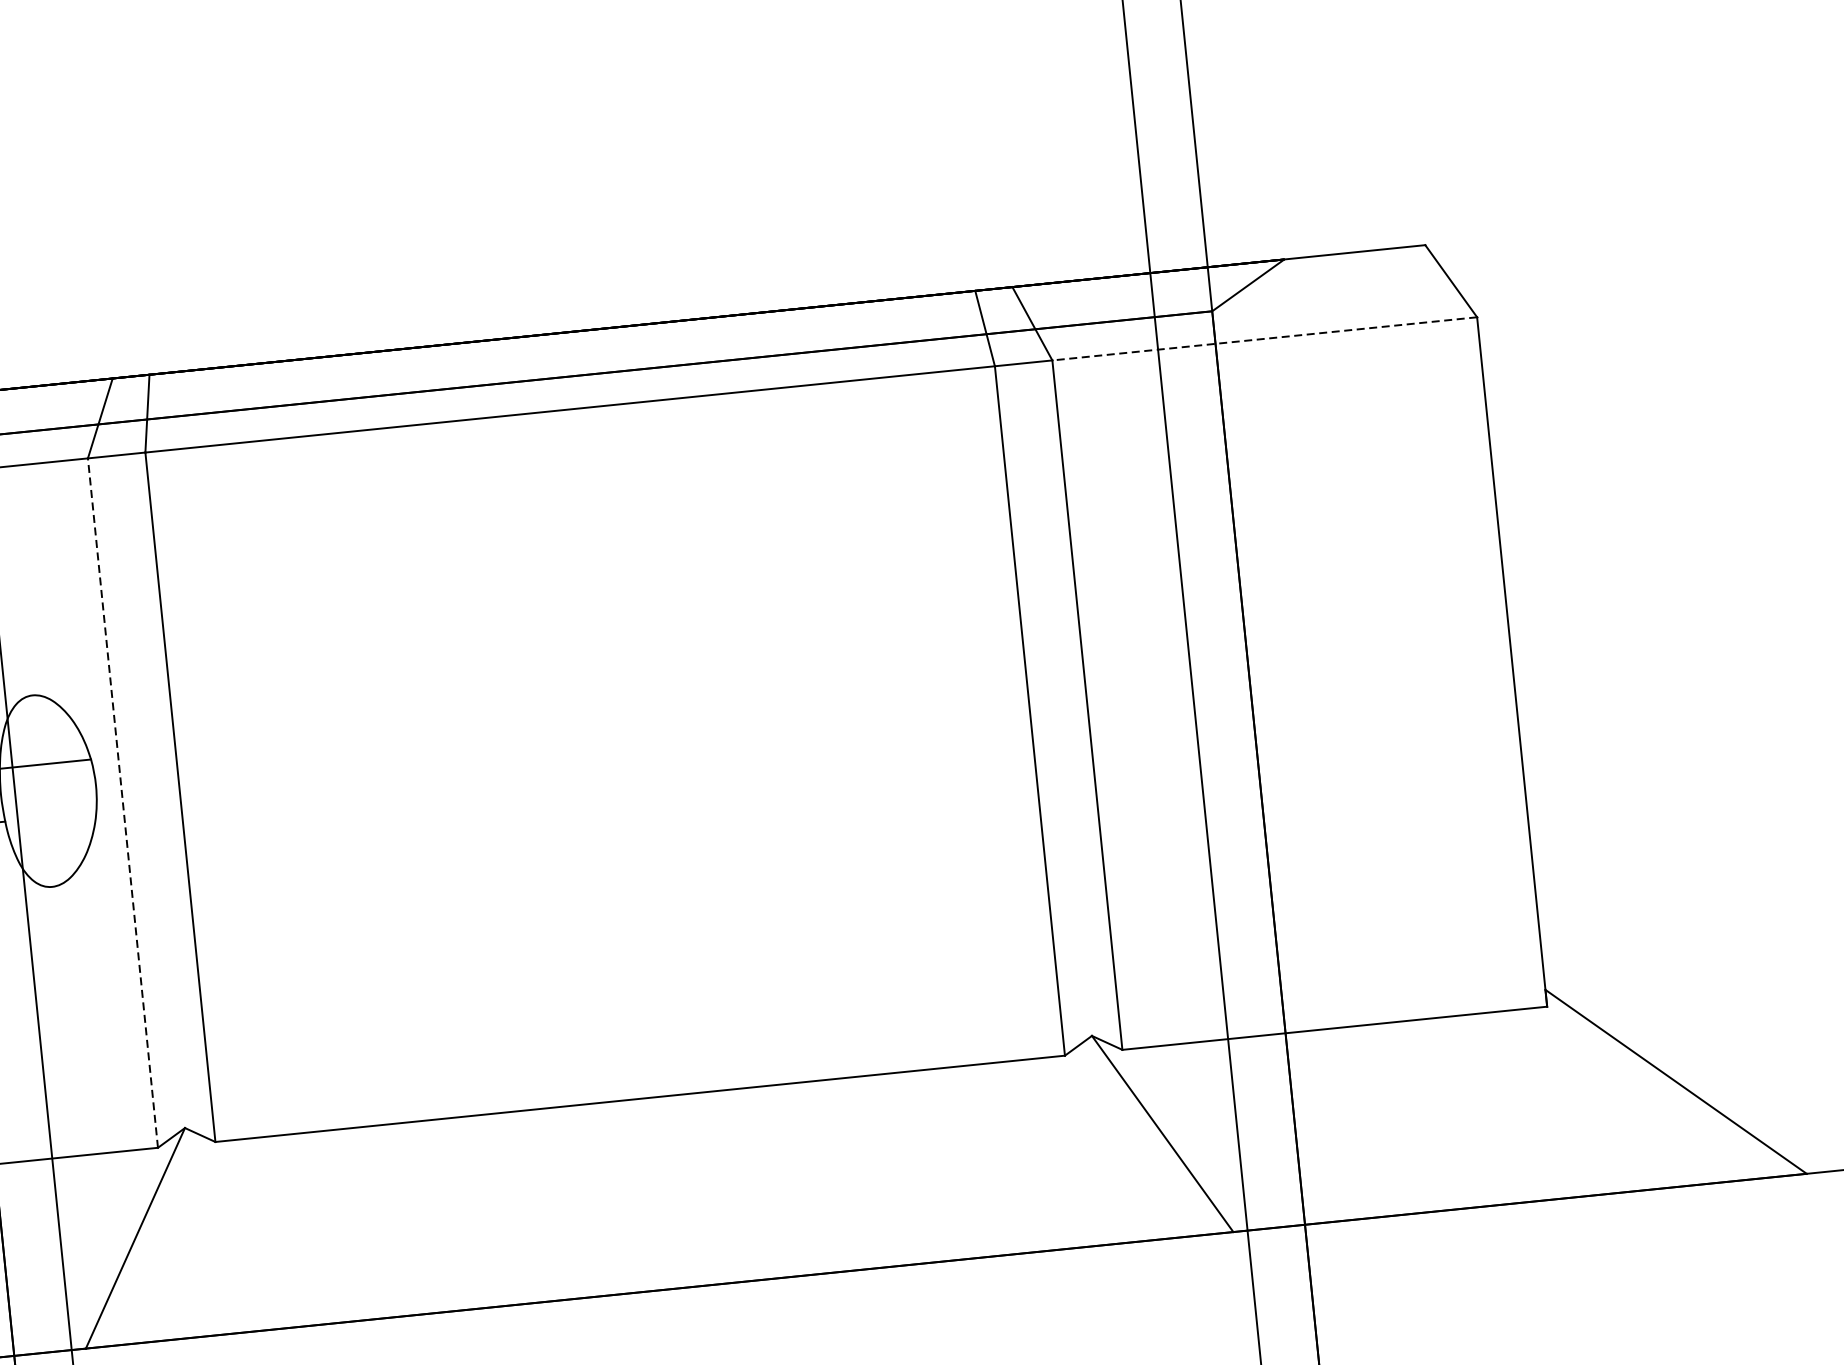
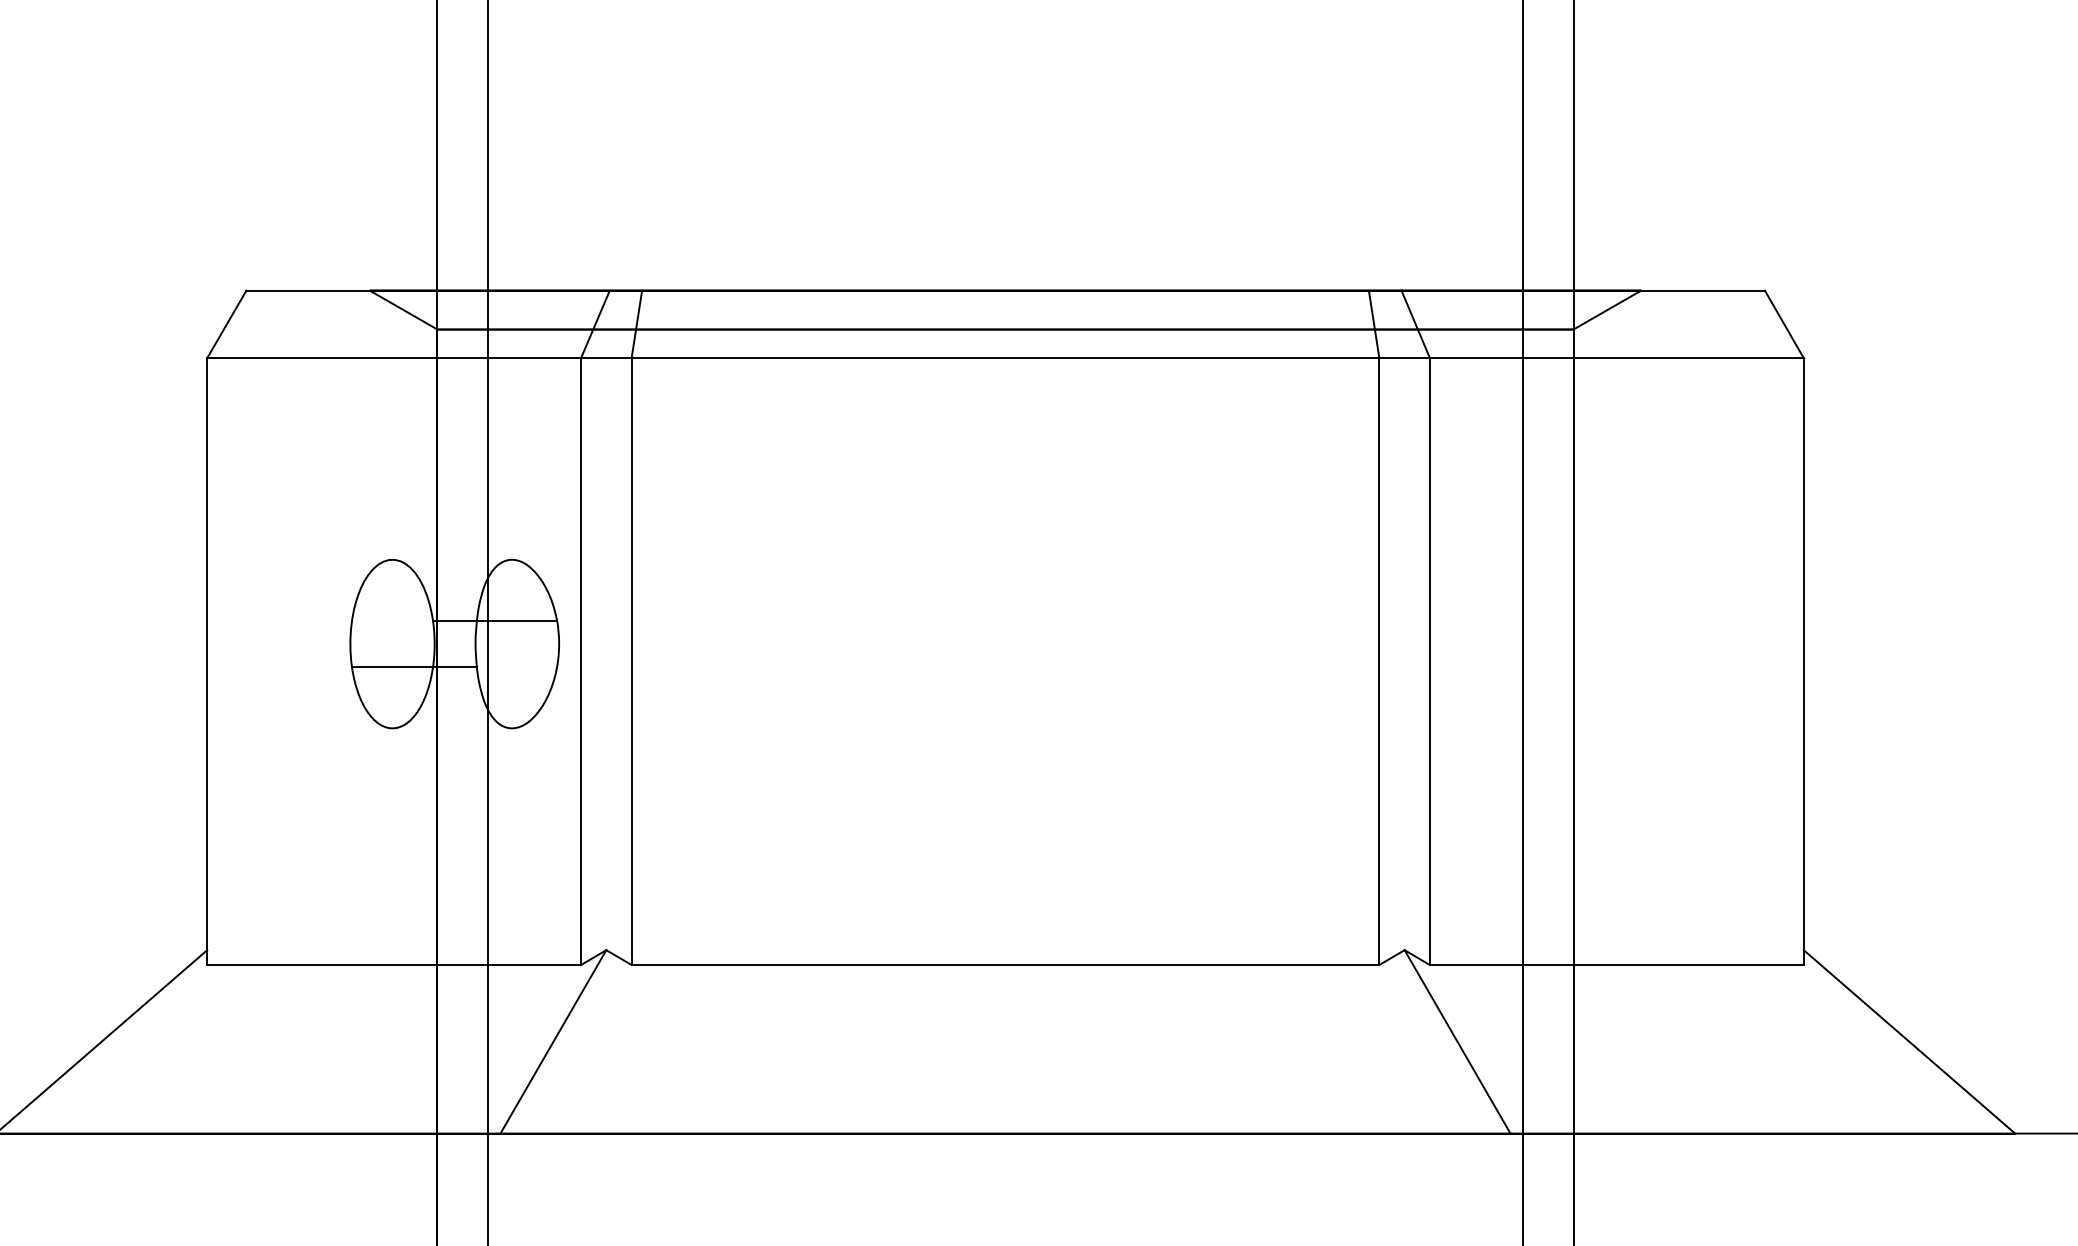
line: (1264, 339) -> (1616, 358), dashed -> solid
line: (123, 802) -> (581, 661), dashed -> solid

